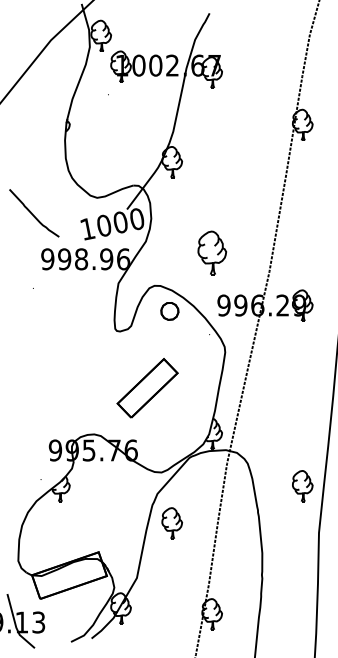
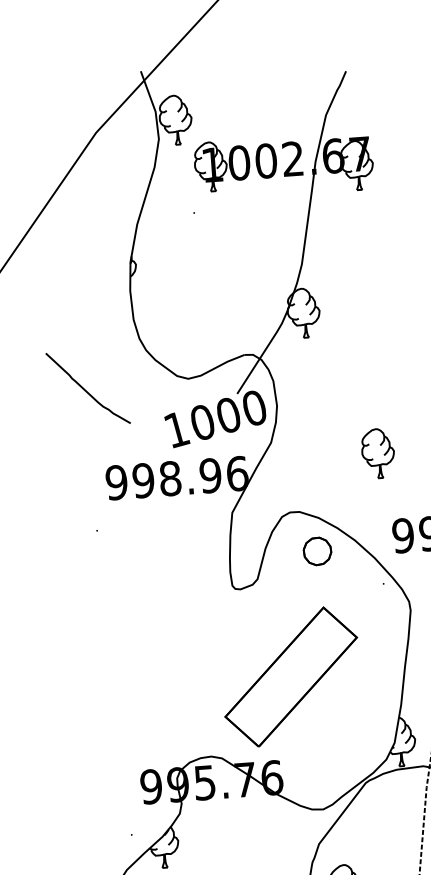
curve: (33, 214) -> (86, 390), moved
part: (211, 253) -> (377, 454), size x0.71
part: (147, 387) -> (290, 675), size x1.43

